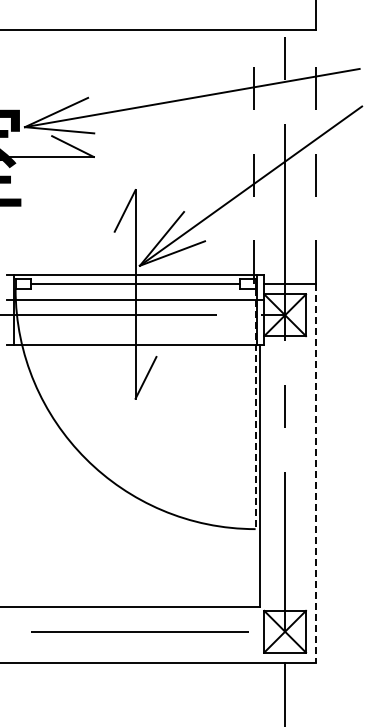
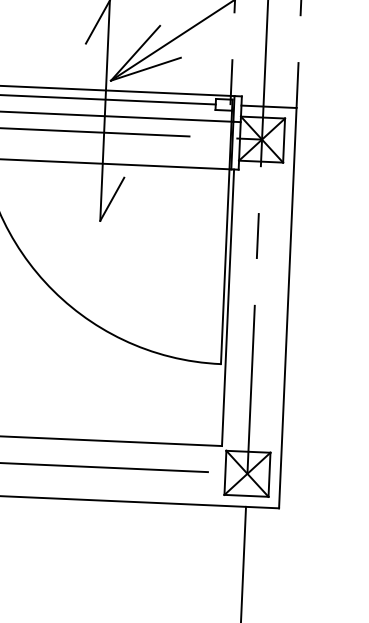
line: (255, 409) -> (226, 237), dashed -> solid
line: (316, 473) -> (287, 308), dashed -> solid

